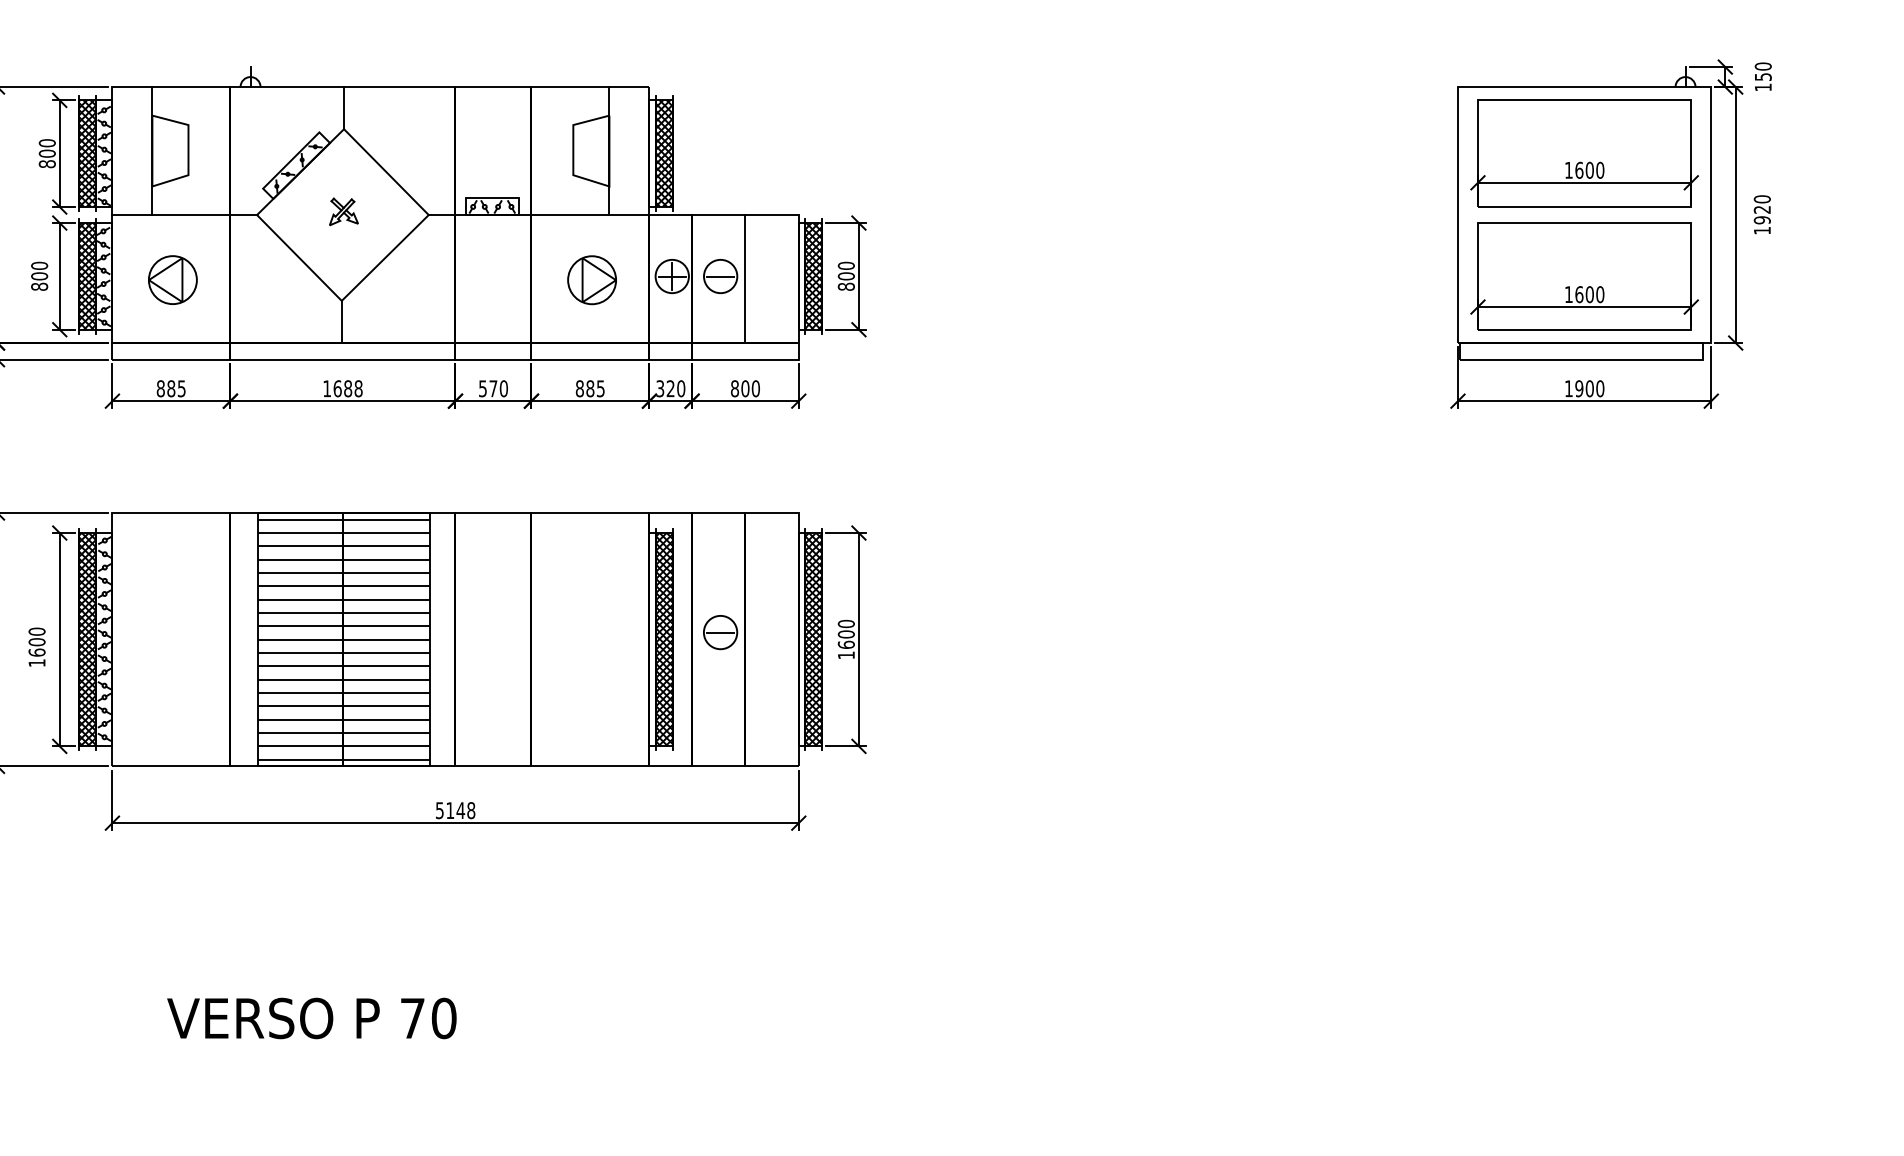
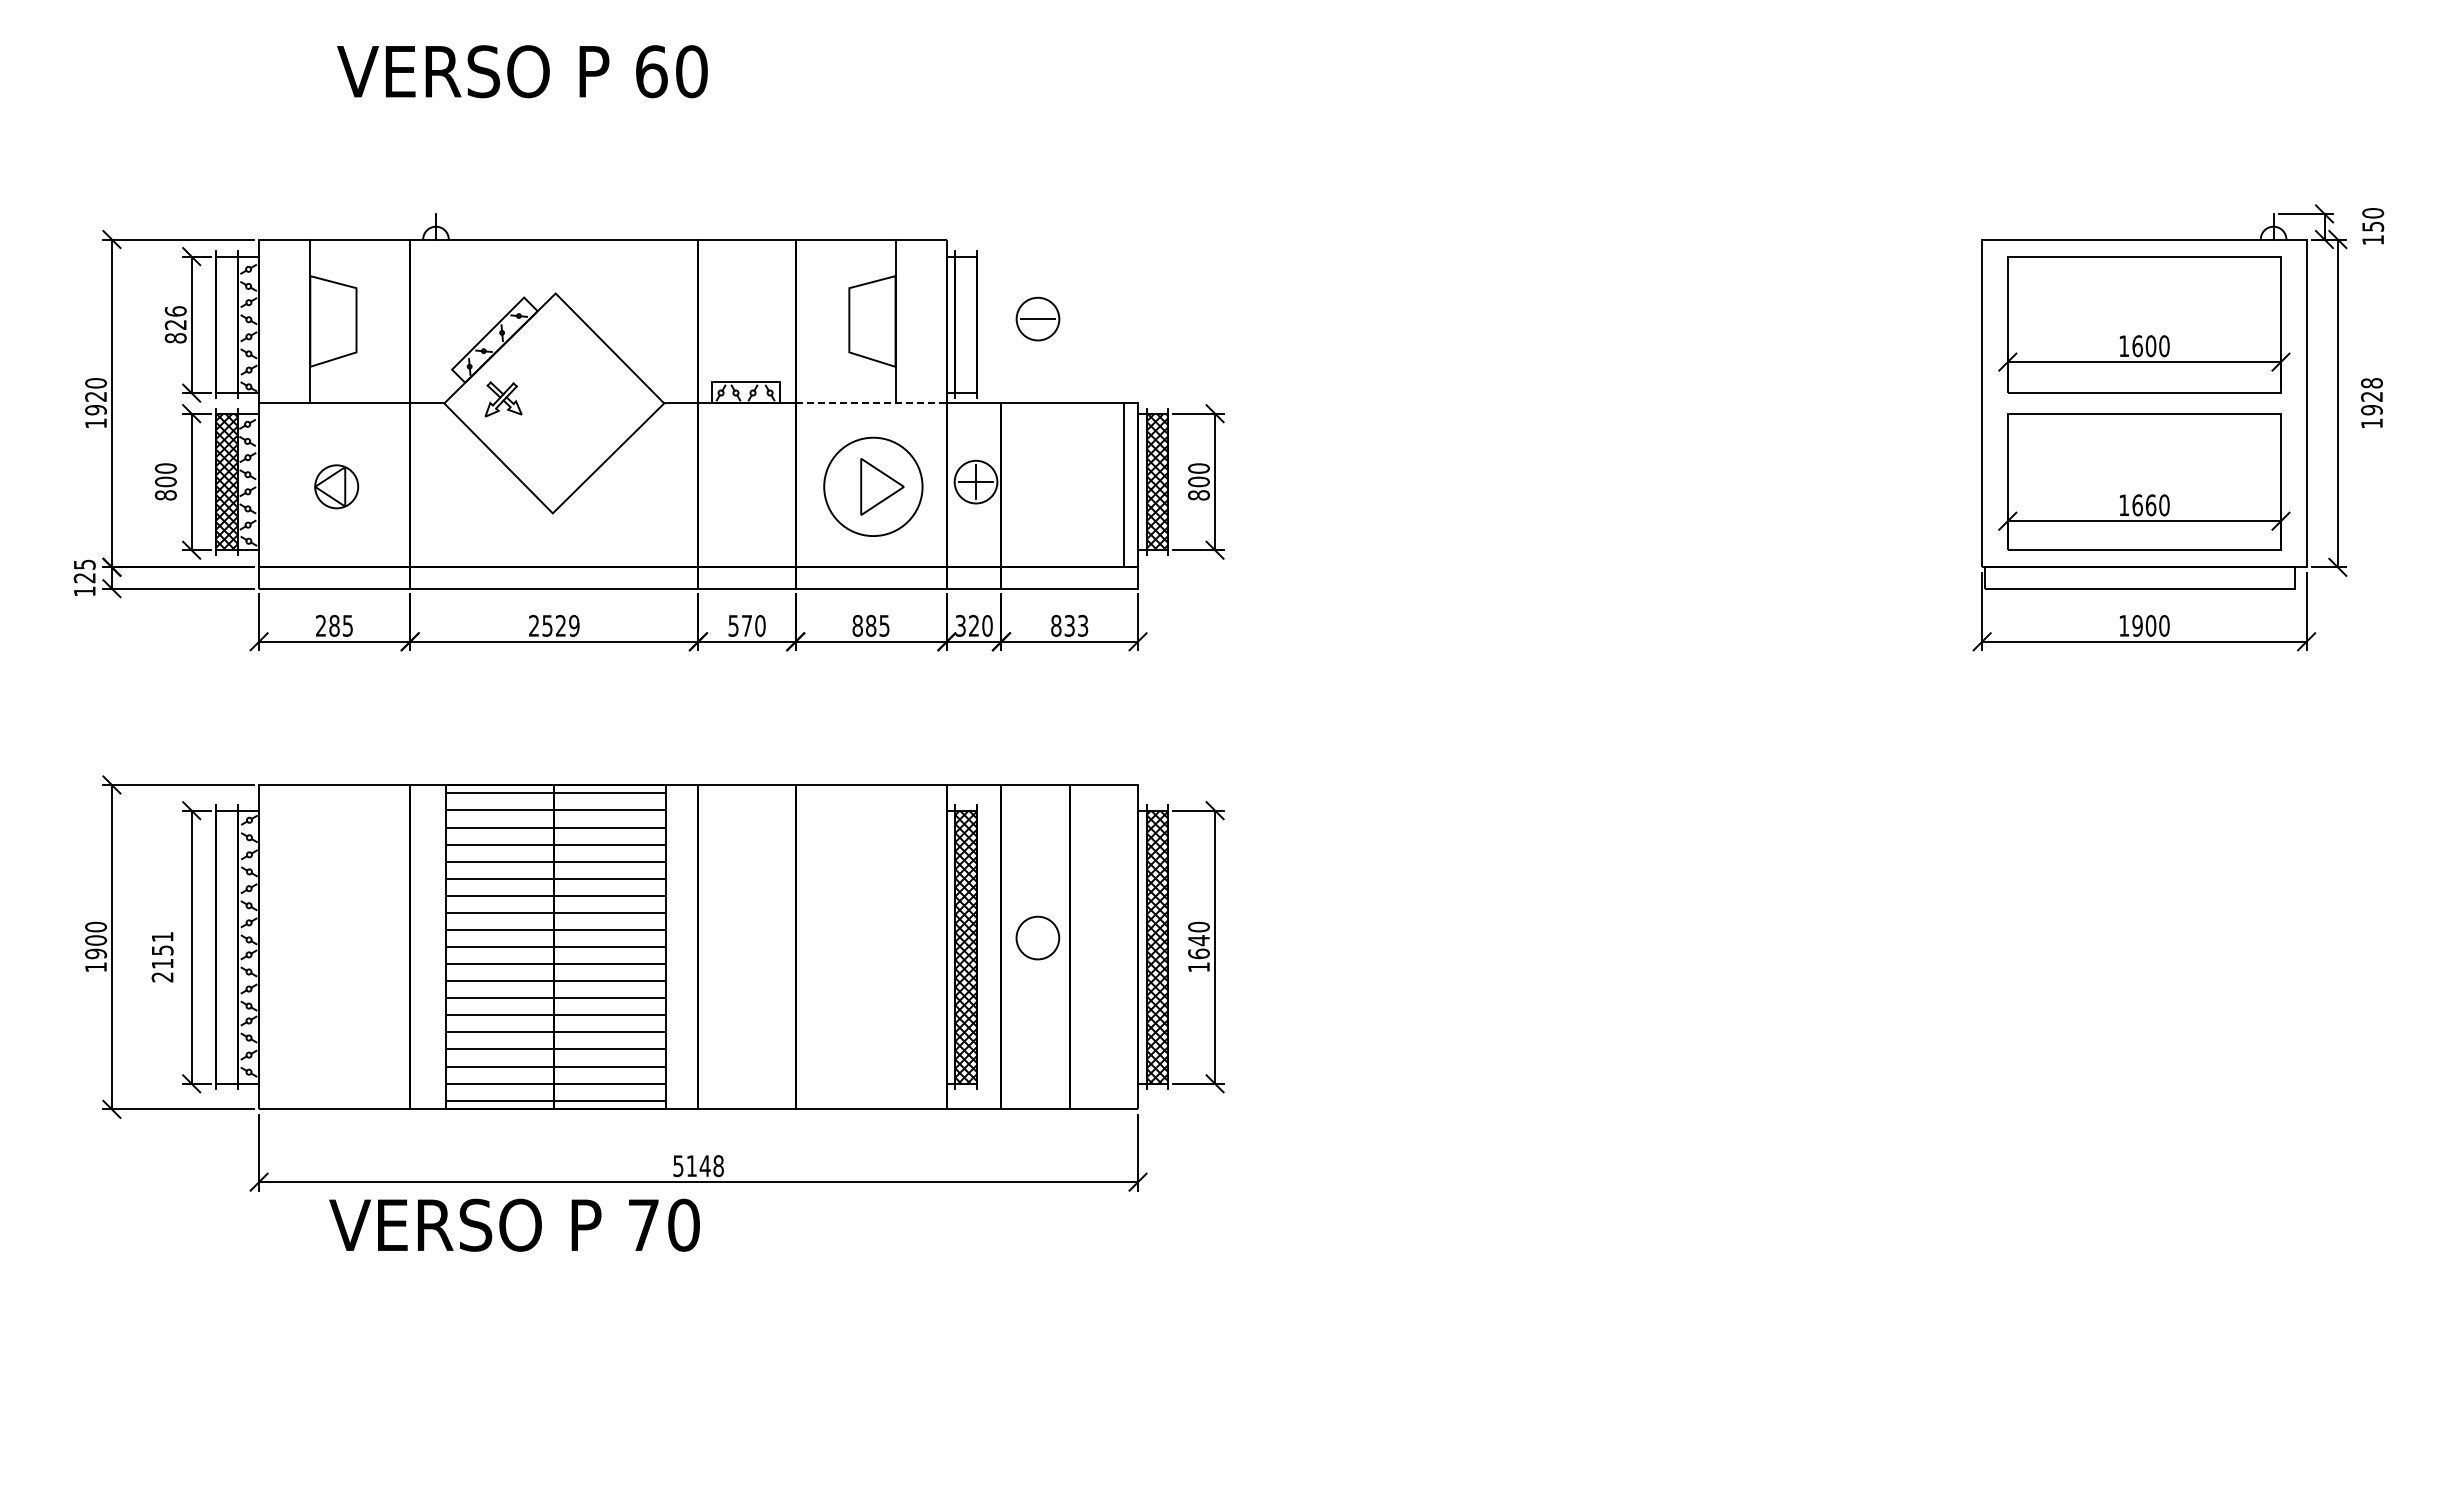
line: (343, 108) -> (555, 266), removed
text: (47, 148) -> (175, 318), 800 -> 826
hatch: (86, 153) -> (226, 324), removed
hatch: (664, 153) -> (965, 324), removed
text: (1761, 199) -> (2371, 383), 1920 -> 1928
part: (343, 211) -> (503, 399), moved
line: (590, 215) -> (871, 403), solid -> dashed
part: (720, 276) -> (1037, 318), moved
part: (172, 279) -> (336, 486), size x0.7
circle: (592, 279) -> (873, 486), size x1.6
line: (745, 279) -> (1123, 485), moved
text: (1589, 294) -> (2150, 505), 1600 -> 1660
line: (341, 322) -> (552, 540), removed
text: (161, 388) -> (321, 625), 885 -> 285
text: (343, 388) -> (554, 625), 1688 -> 2529
text: (750, 388) -> (1076, 625), 800 -> 833
line: (720, 632) -> (1037, 938), removed
text: (845, 634) -> (1198, 940), 1600 -> 1640
hatch: (86, 639) -> (226, 946), removed
text: (36, 646) -> (162, 956), 1600 -> 2151
text: (311, 1017) -> (514, 1224), moved

